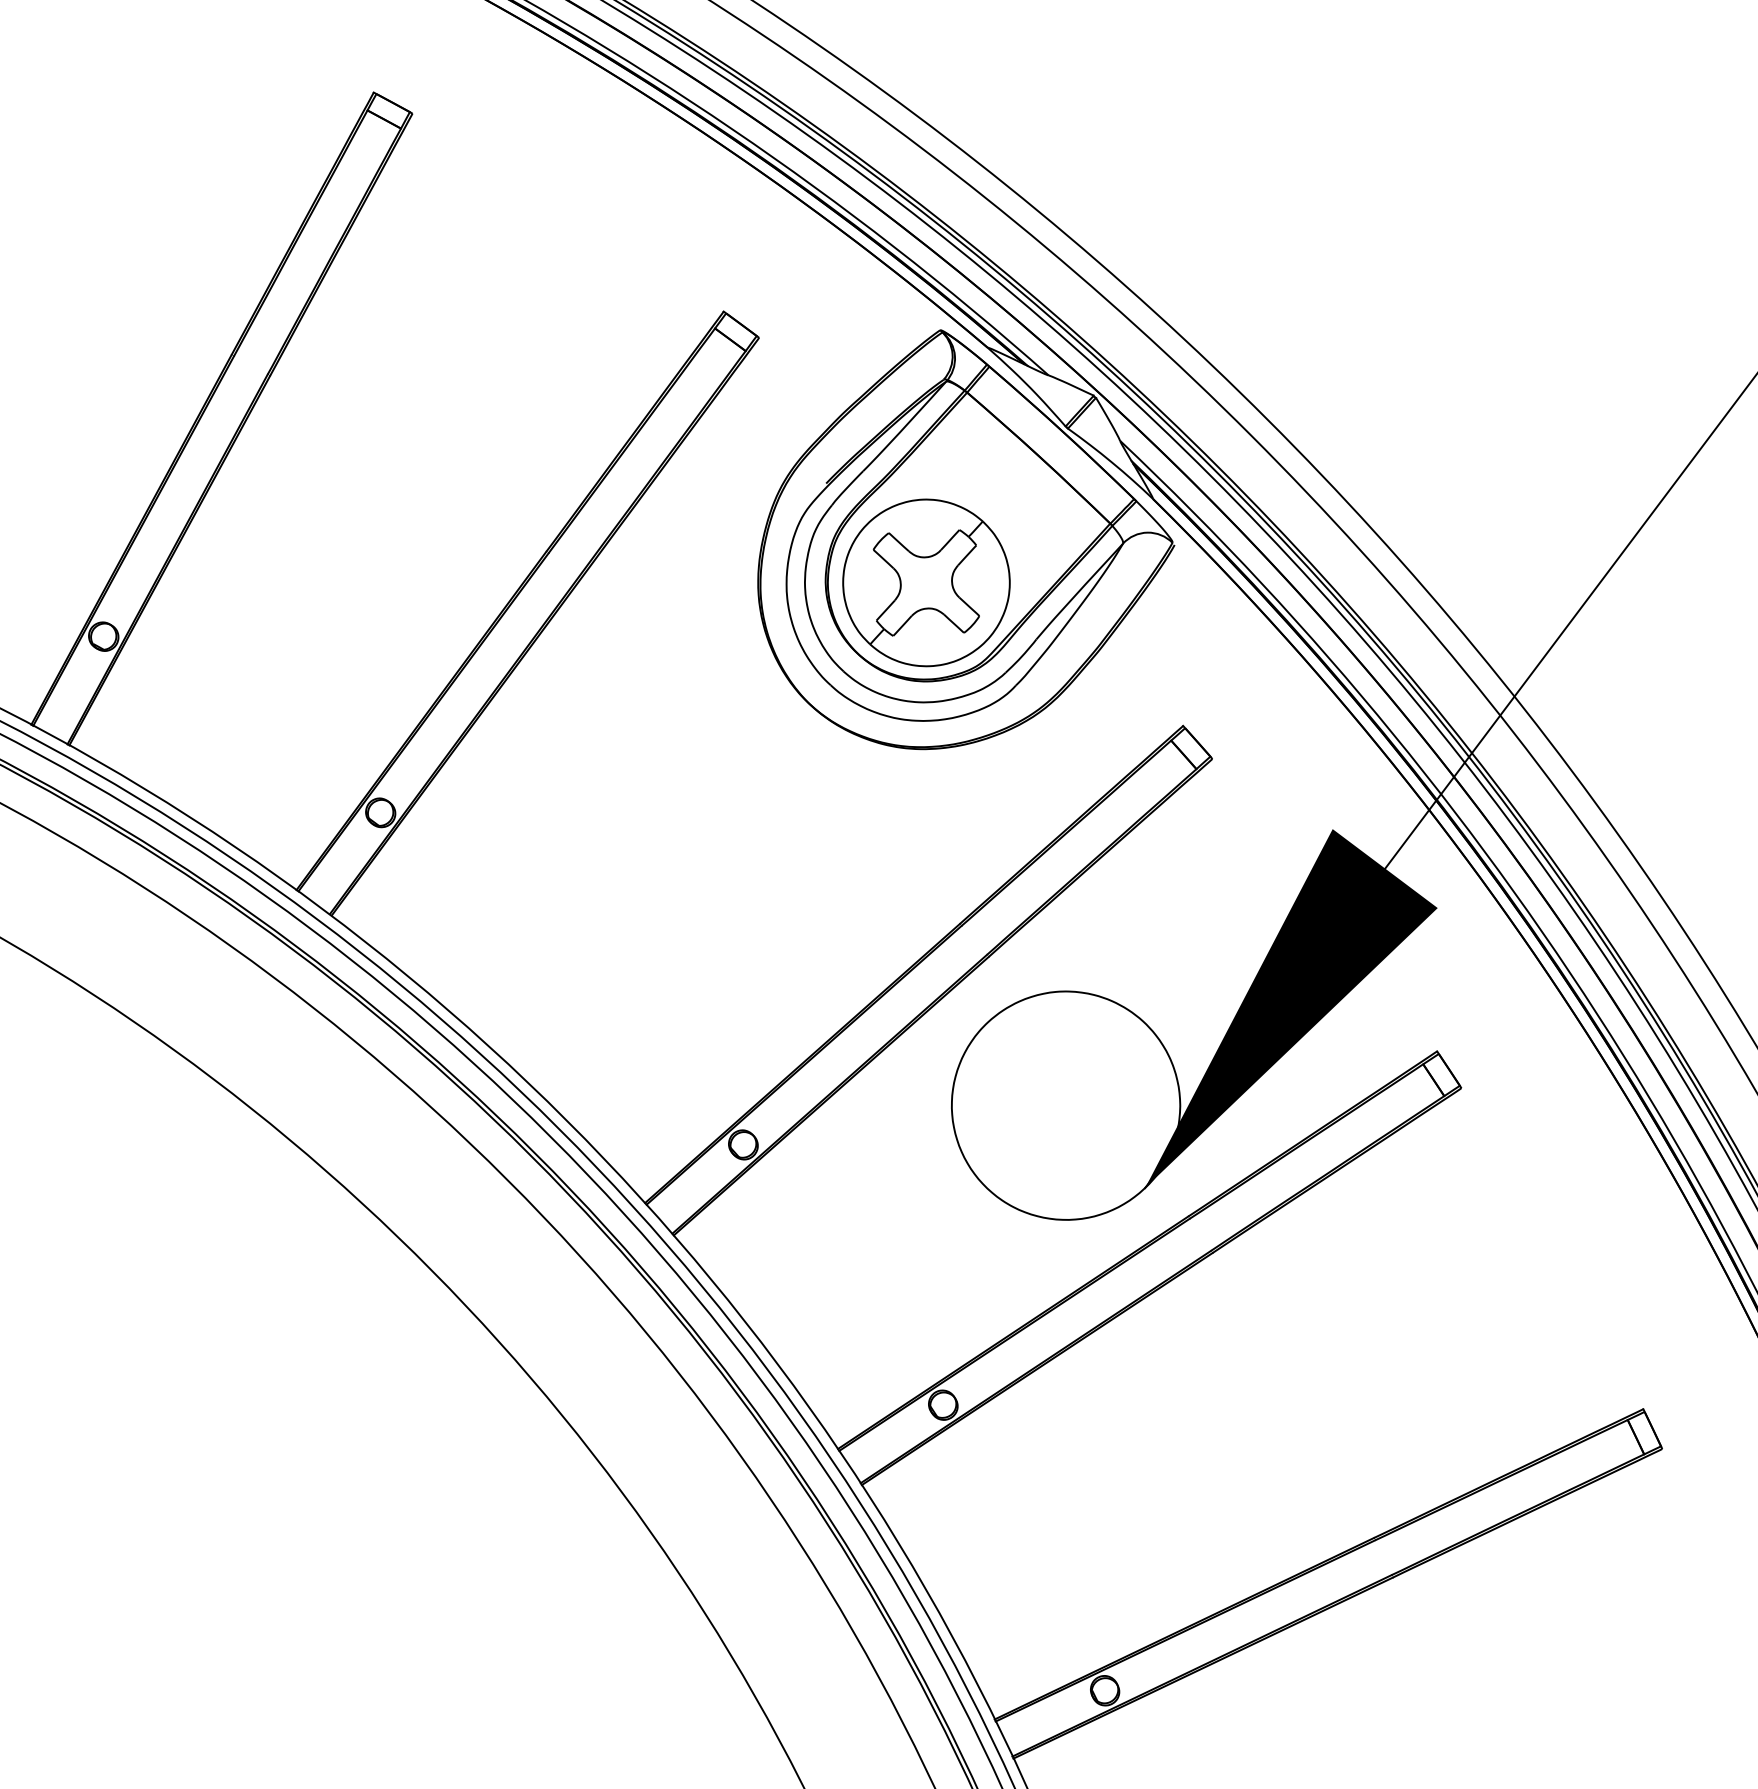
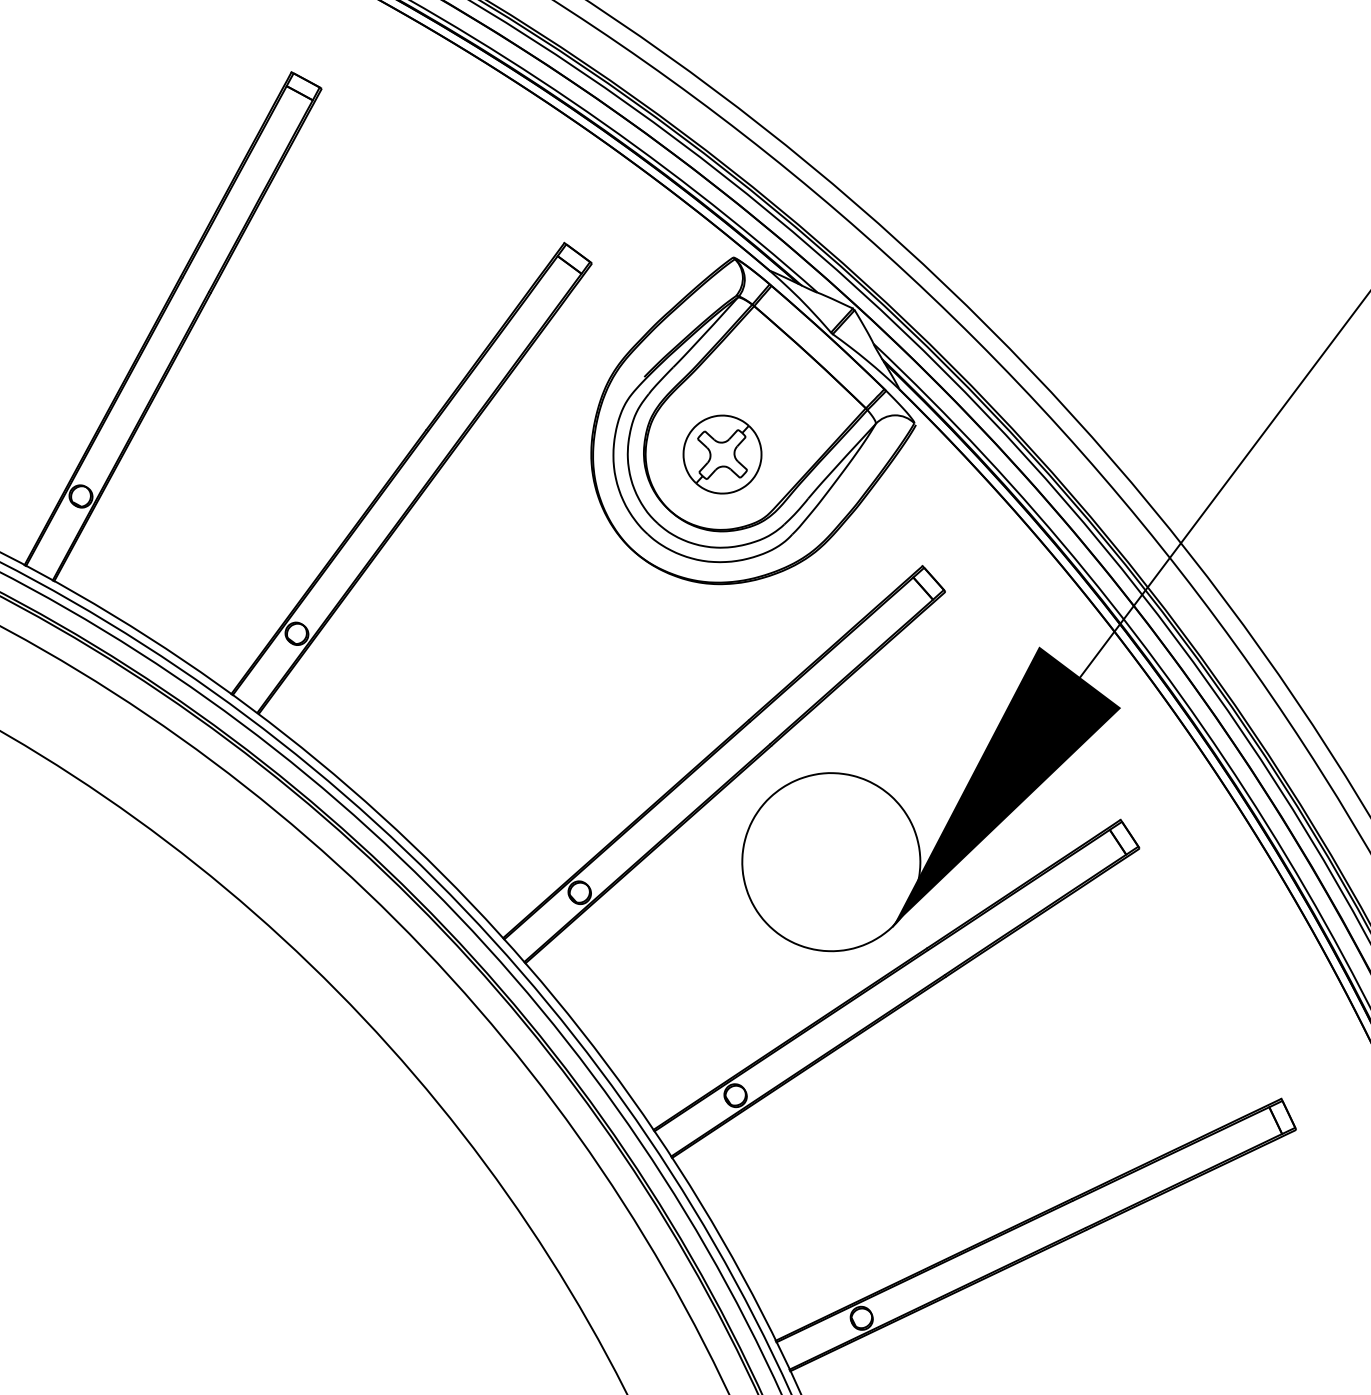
part: (926, 582) -> (722, 454), size x0.6

